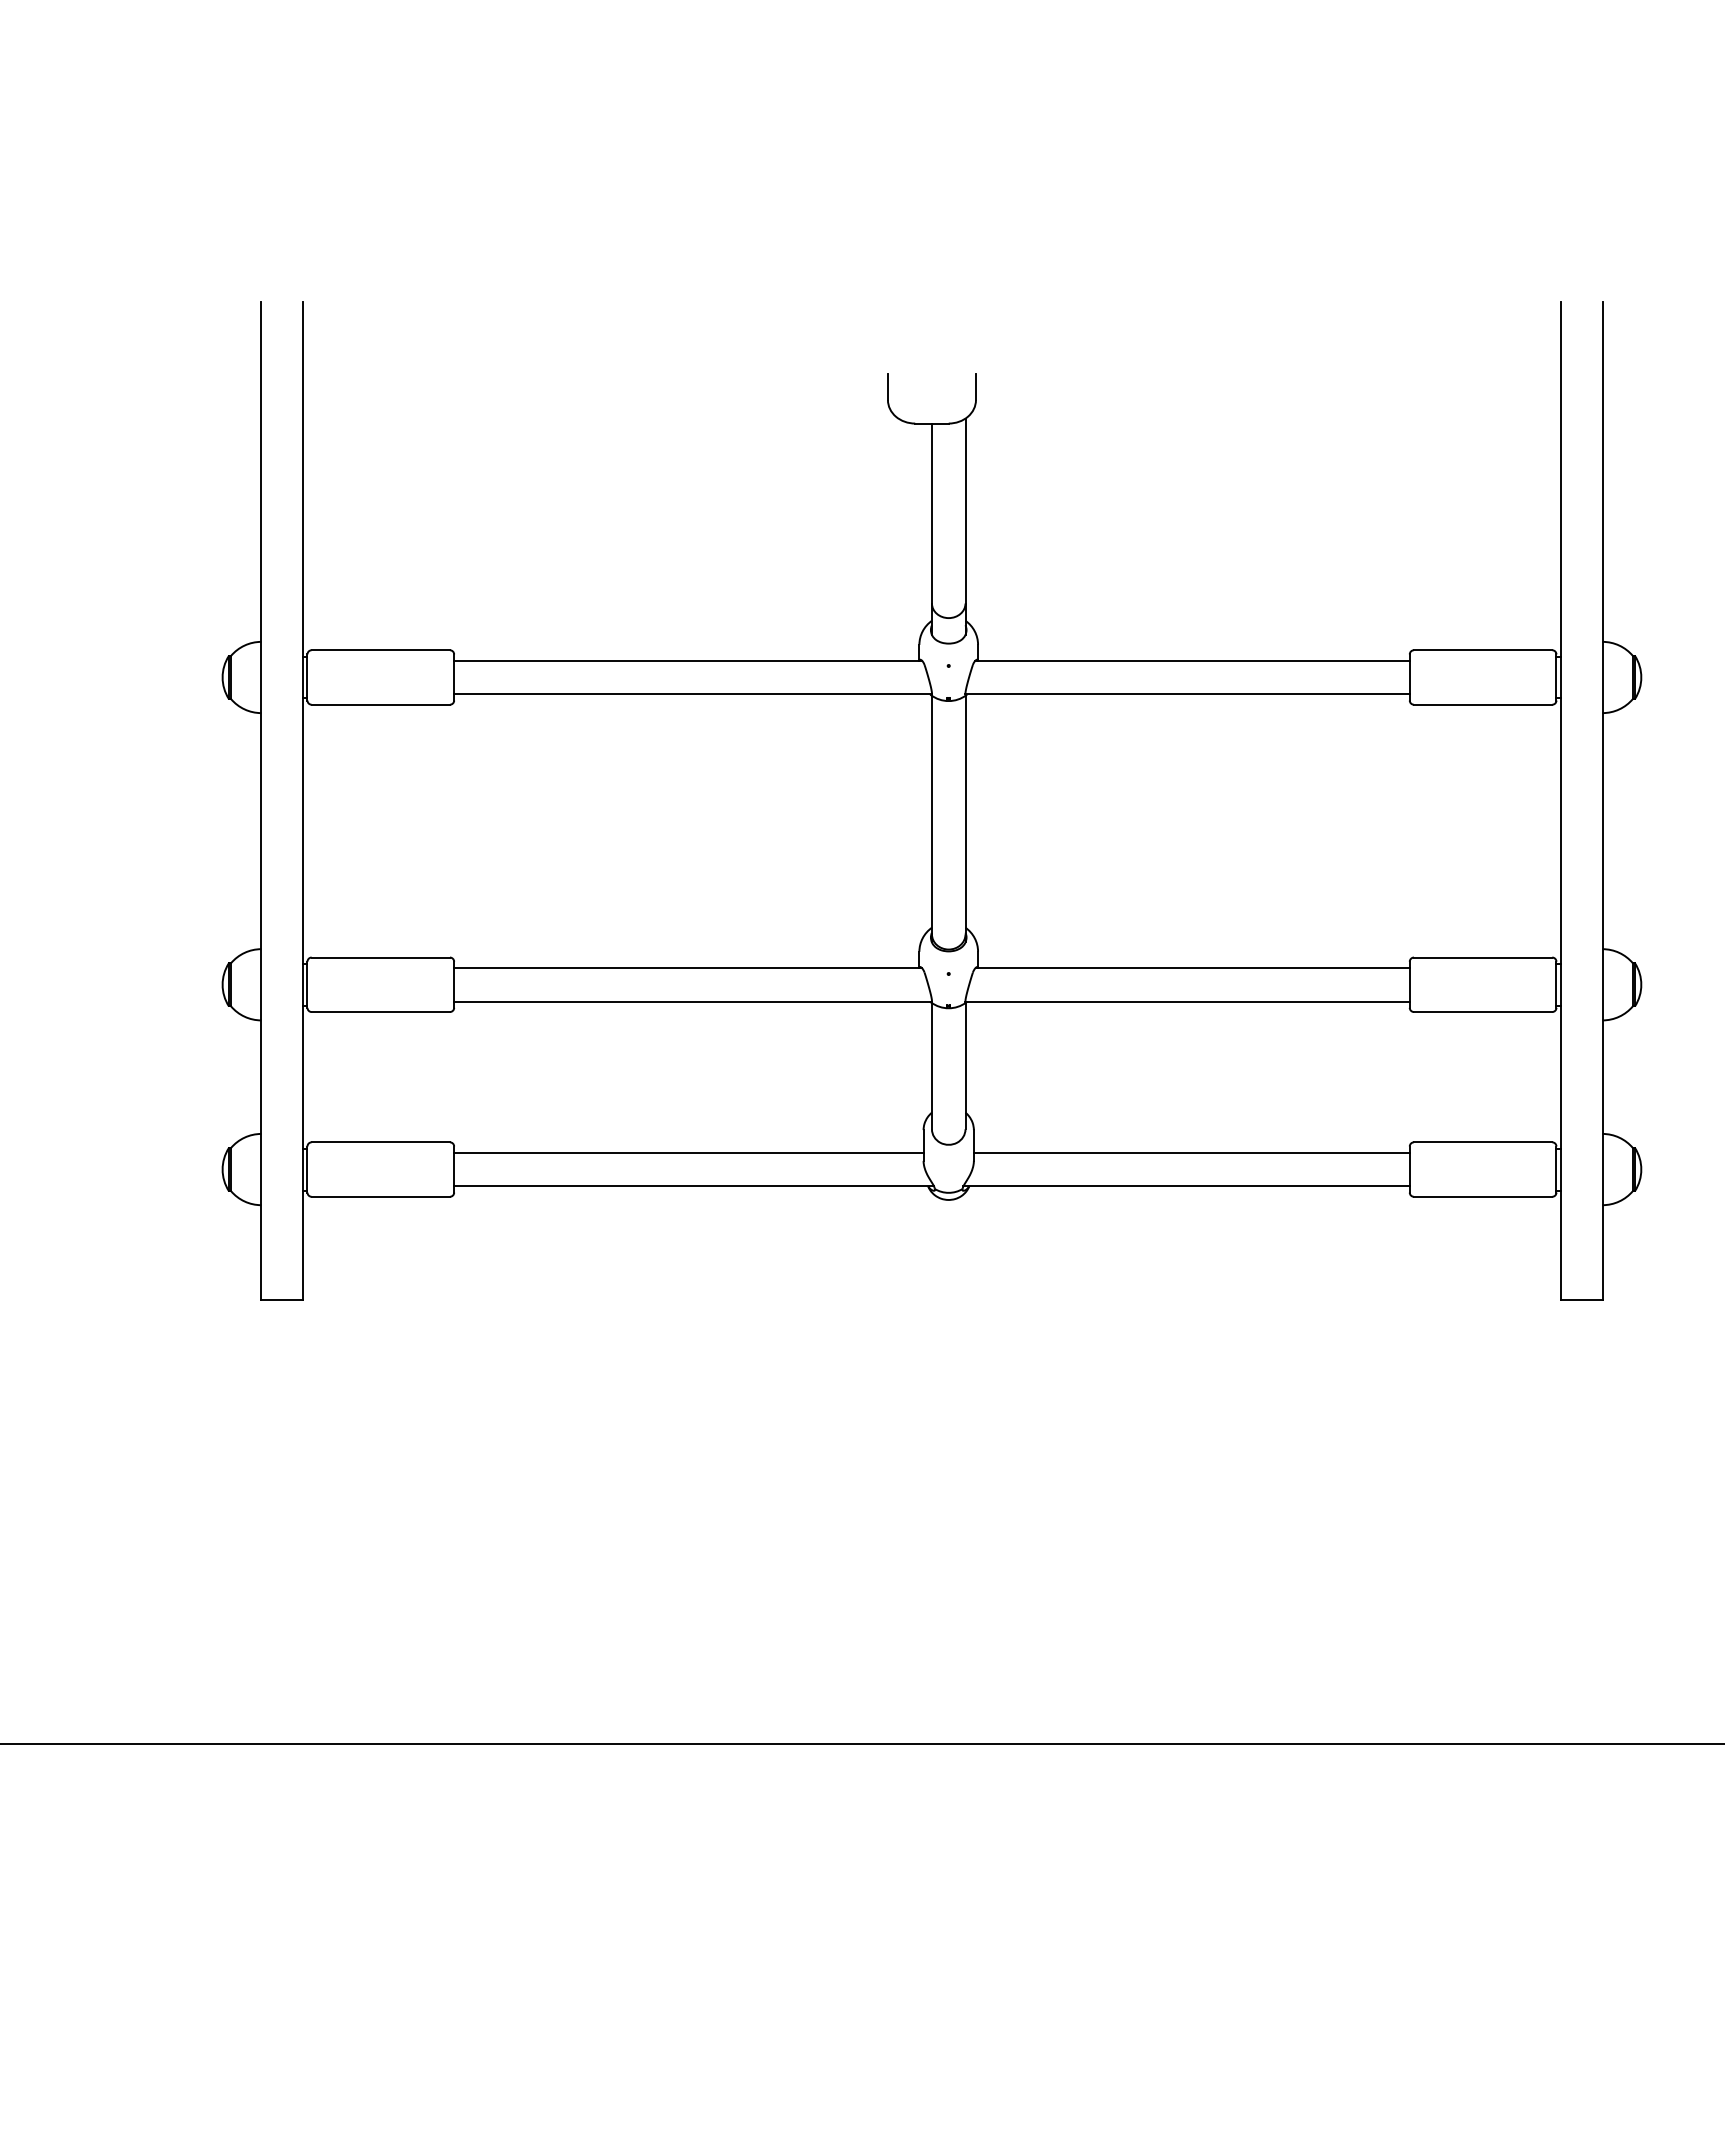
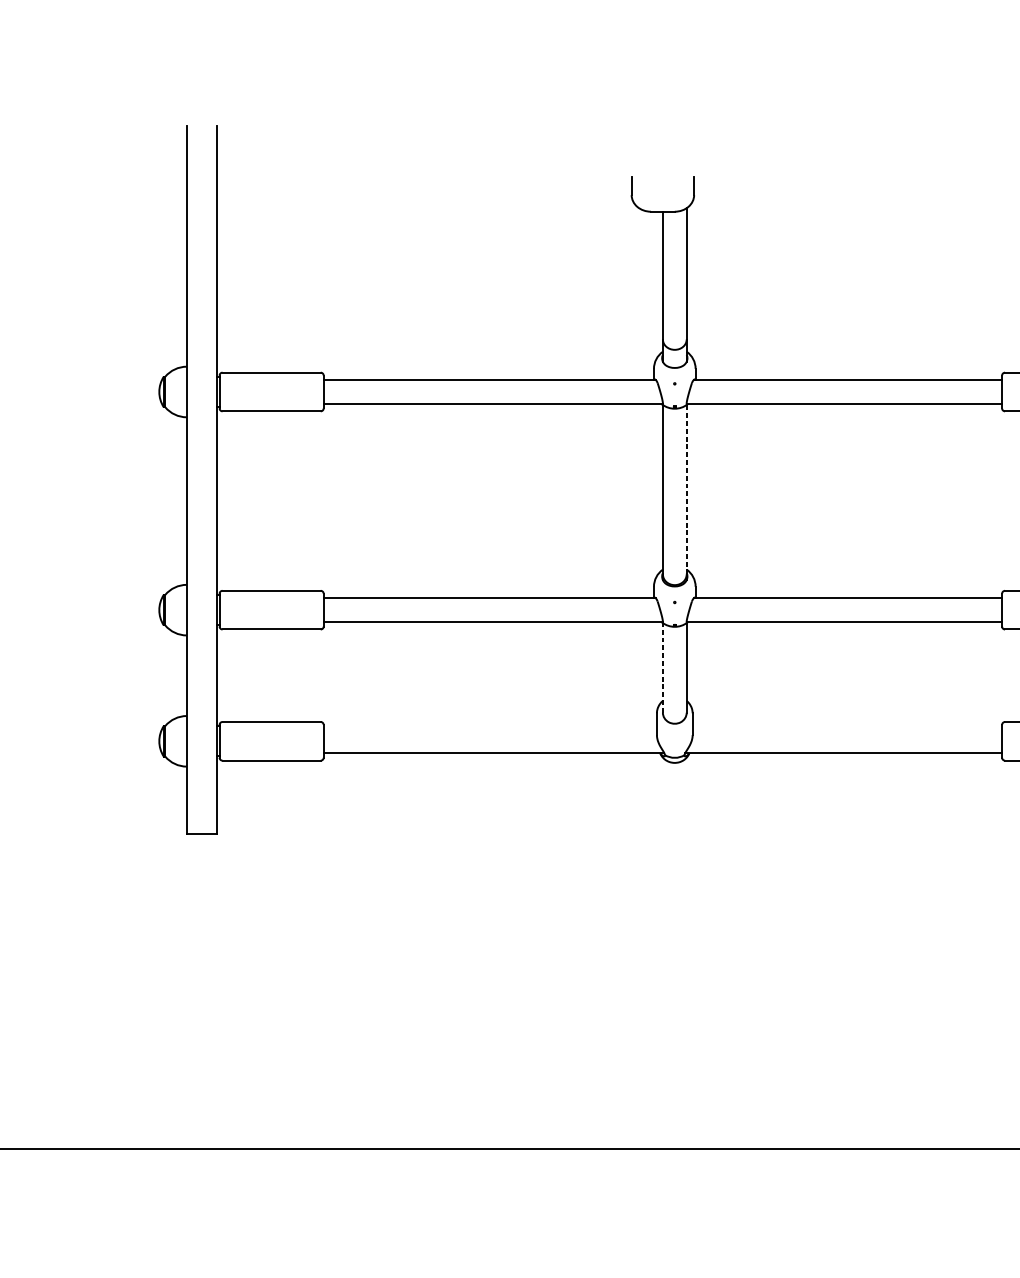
line: (965, 814) -> (686, 489), solid -> dashed
line: (931, 1065) -> (662, 667), solid -> dashed
line: (688, 1152) -> (490, 729), removed
line: (1191, 1152) -> (847, 729), removed

